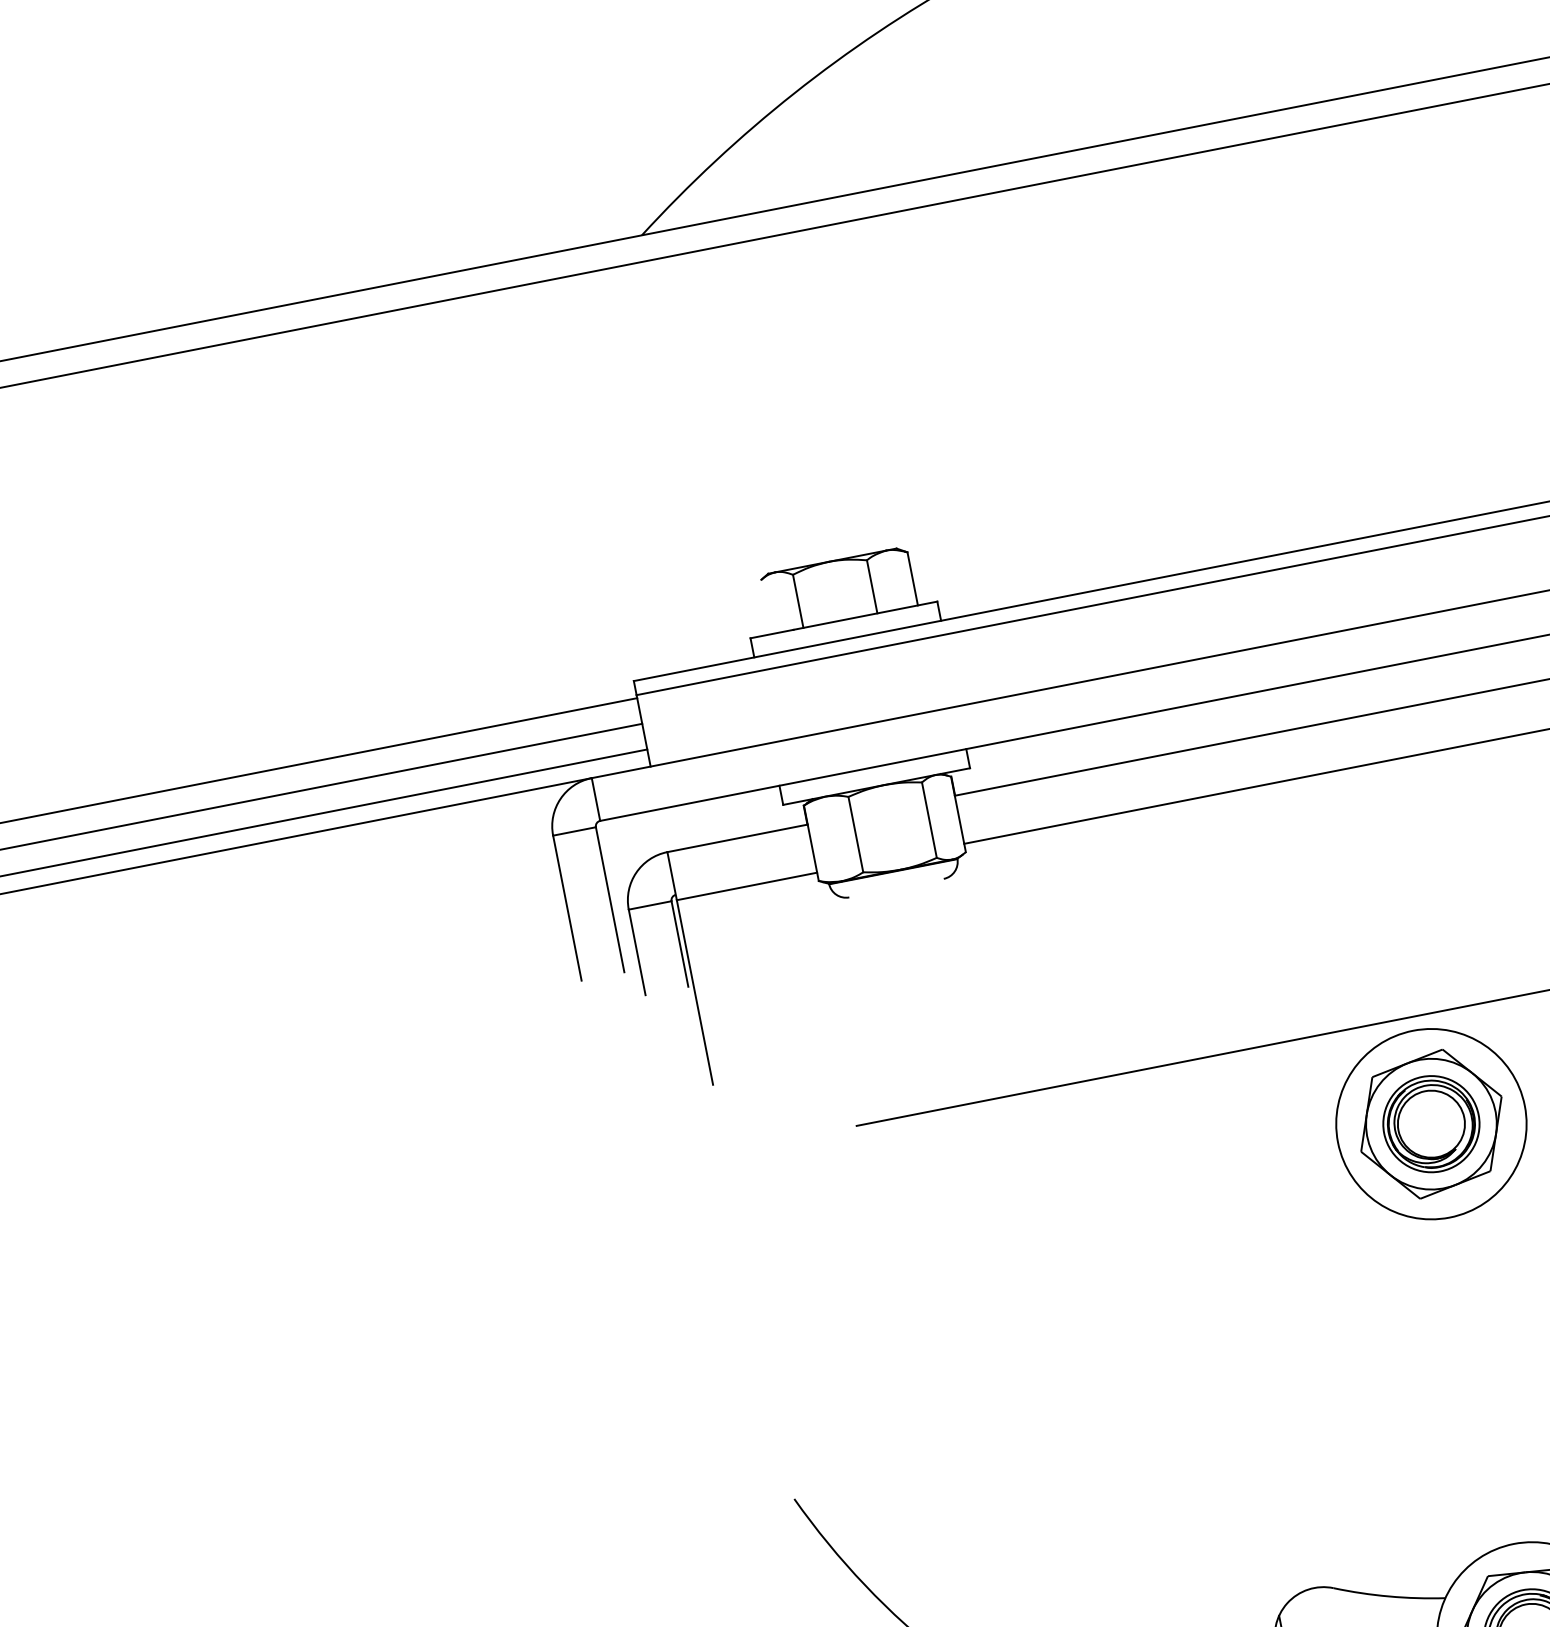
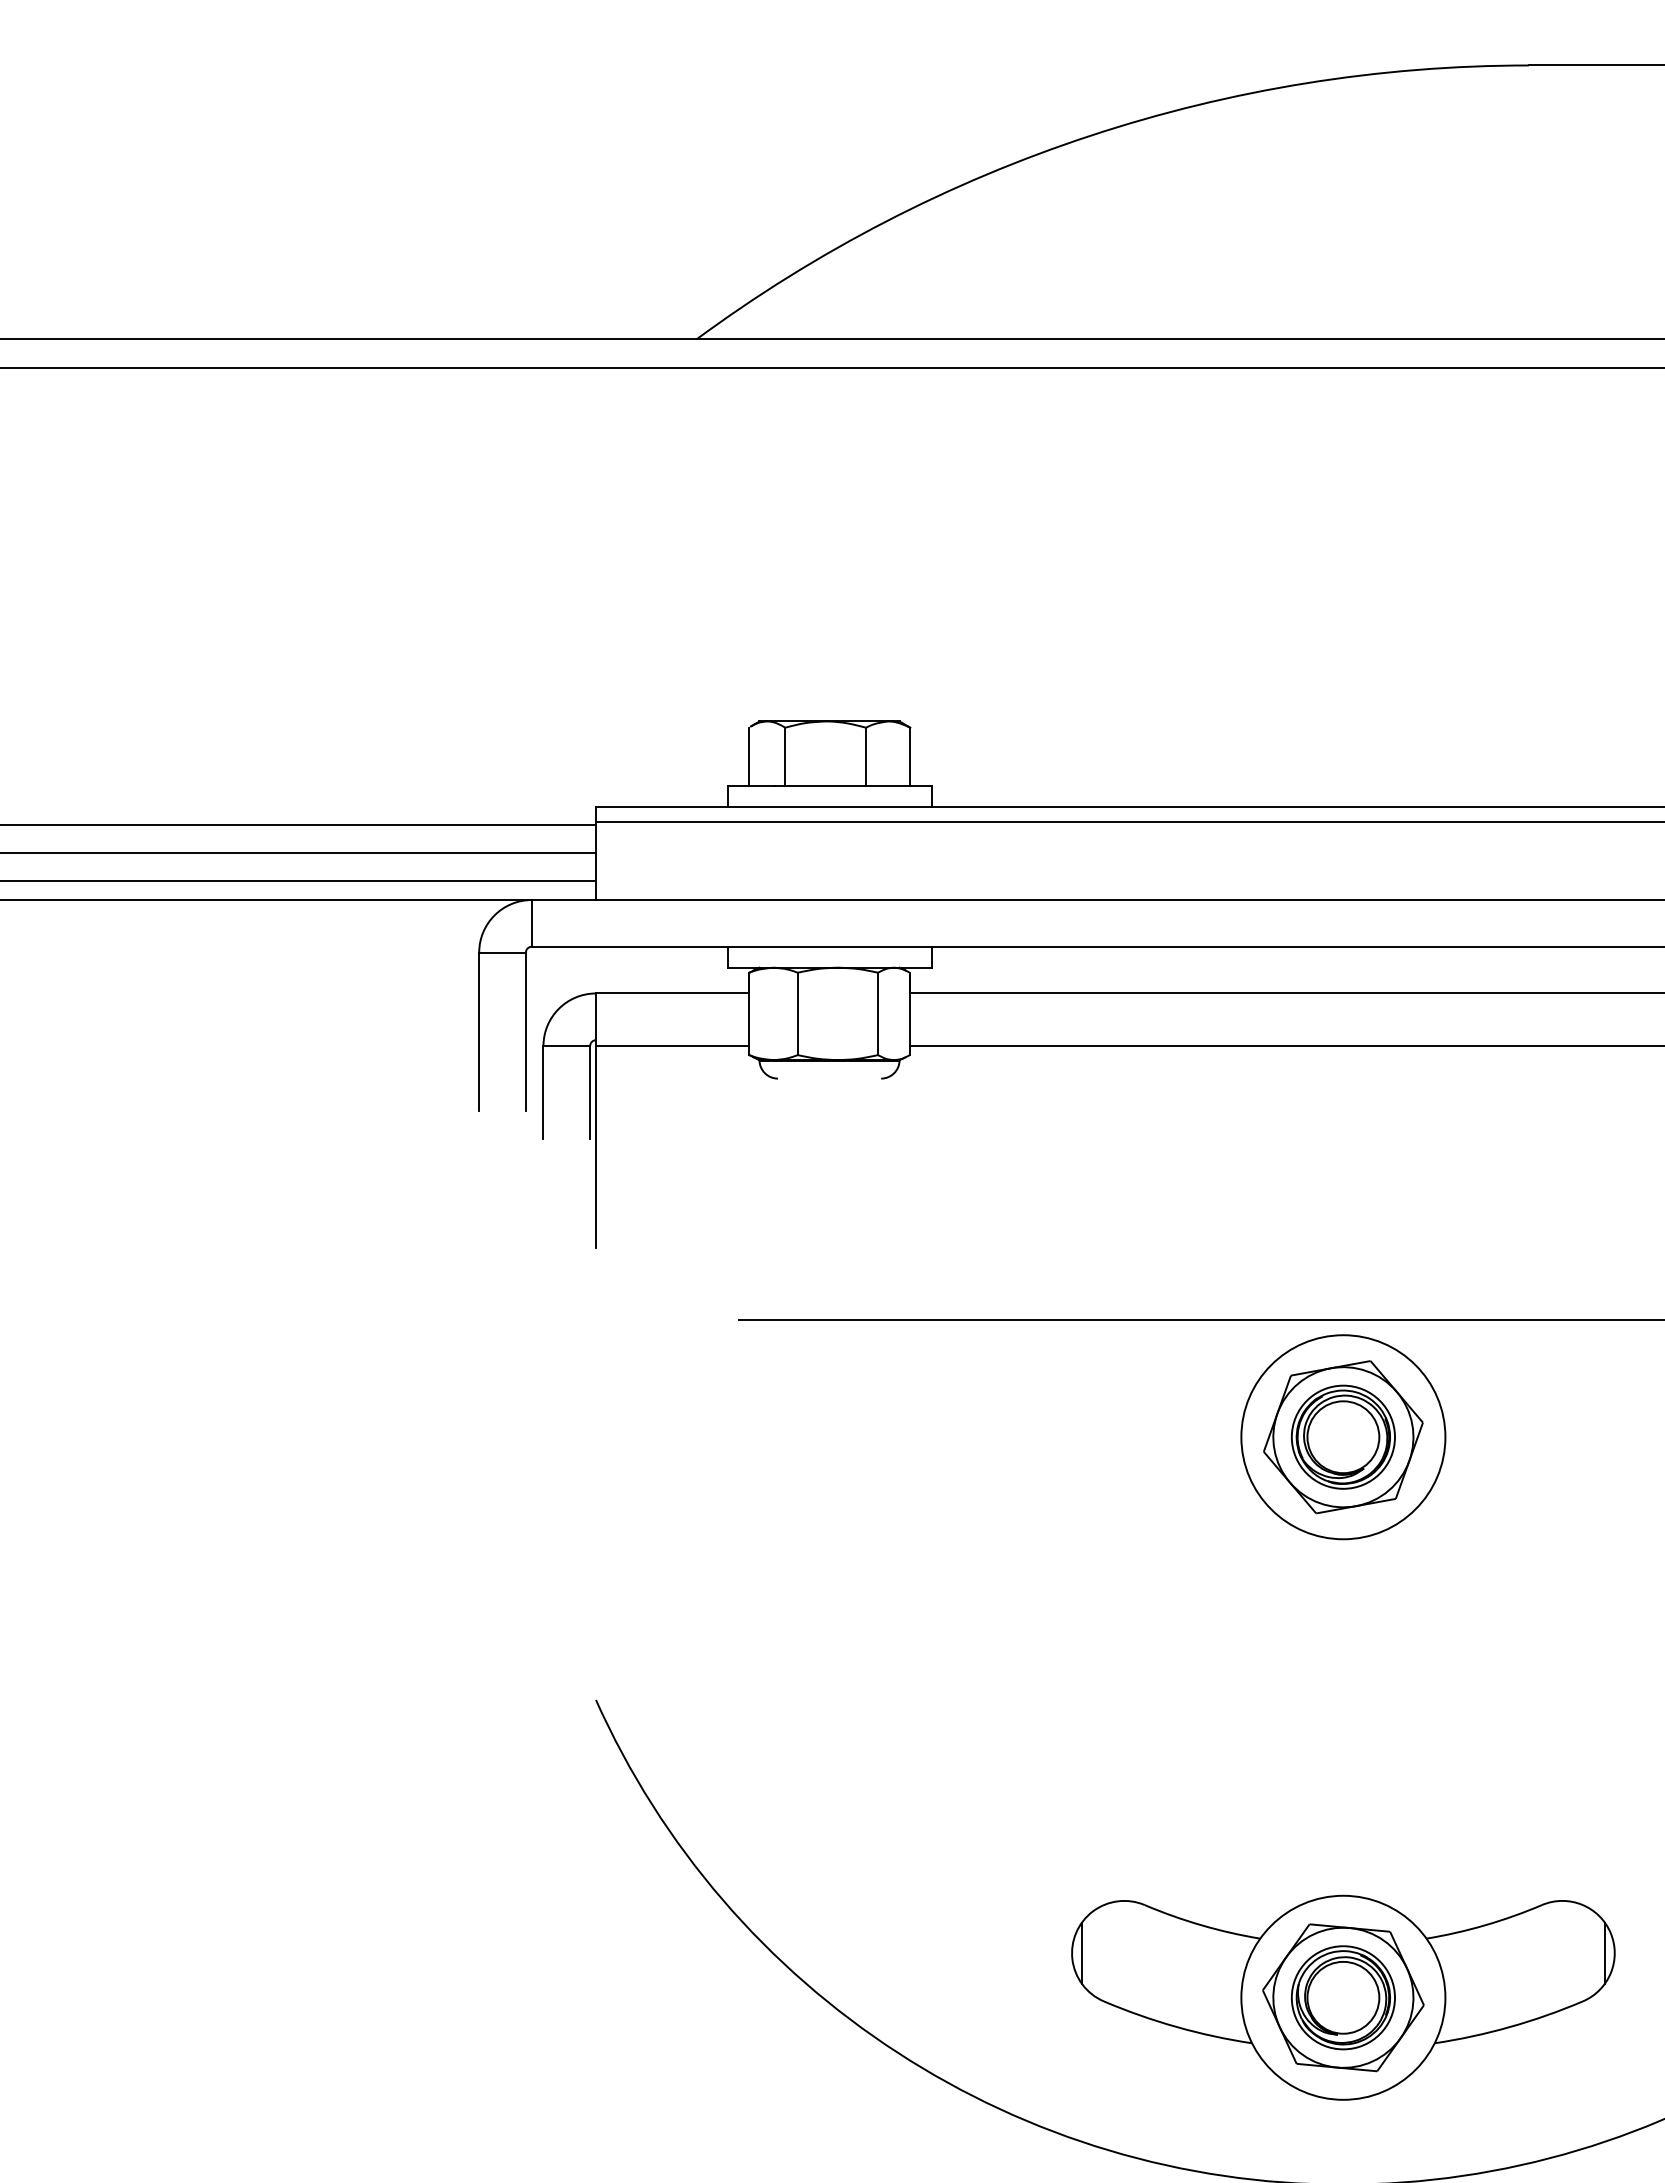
line: (764, 607) -> (748, 756), added

